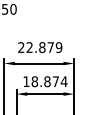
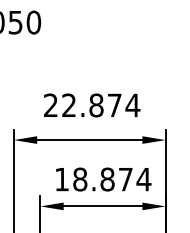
text: (58, 47) -> (131, 105), 22.879 -> 22.874

